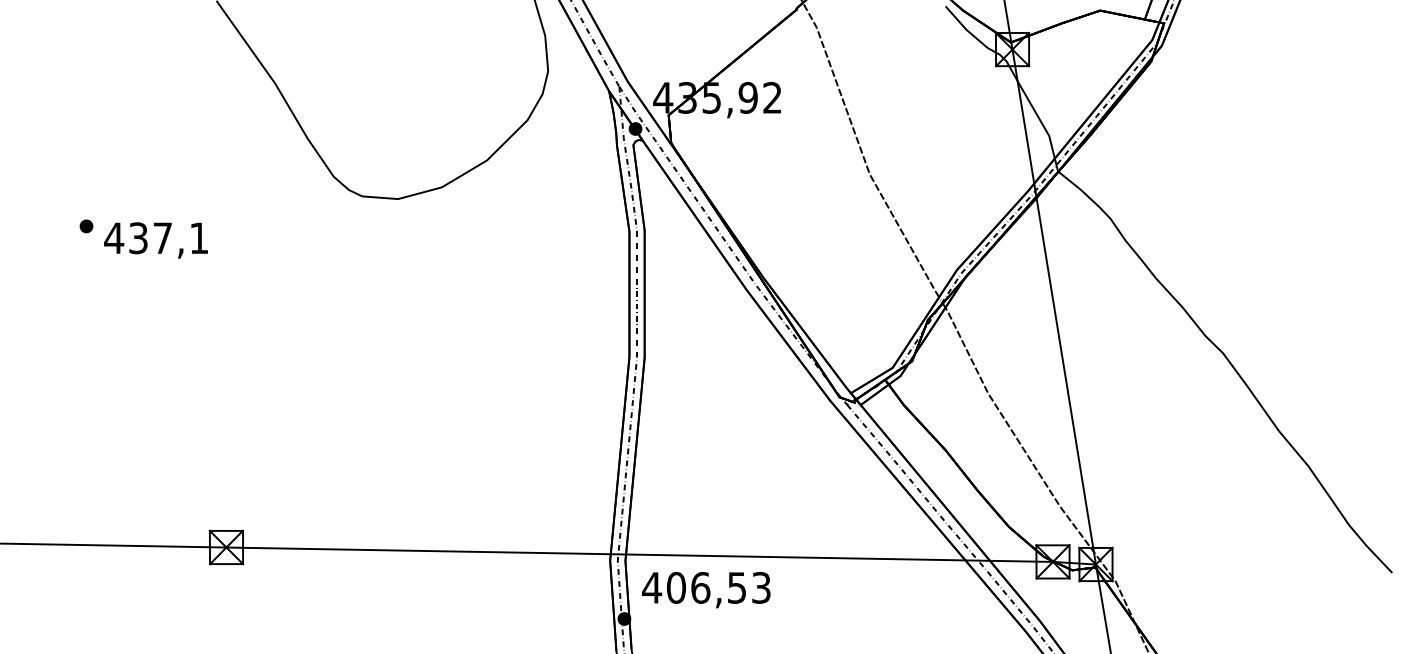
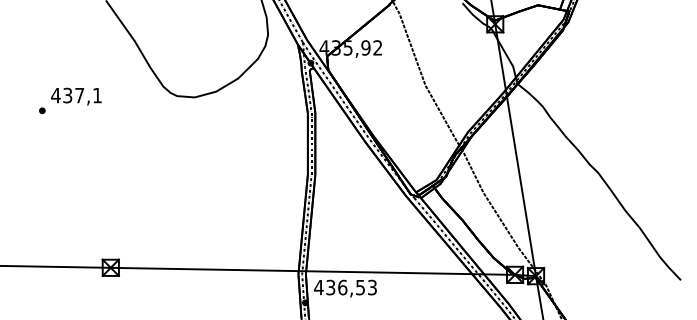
text: (156, 240) -> (76, 96), moved
text: (675, 587) -> (330, 287), 406,53 -> 436,53

